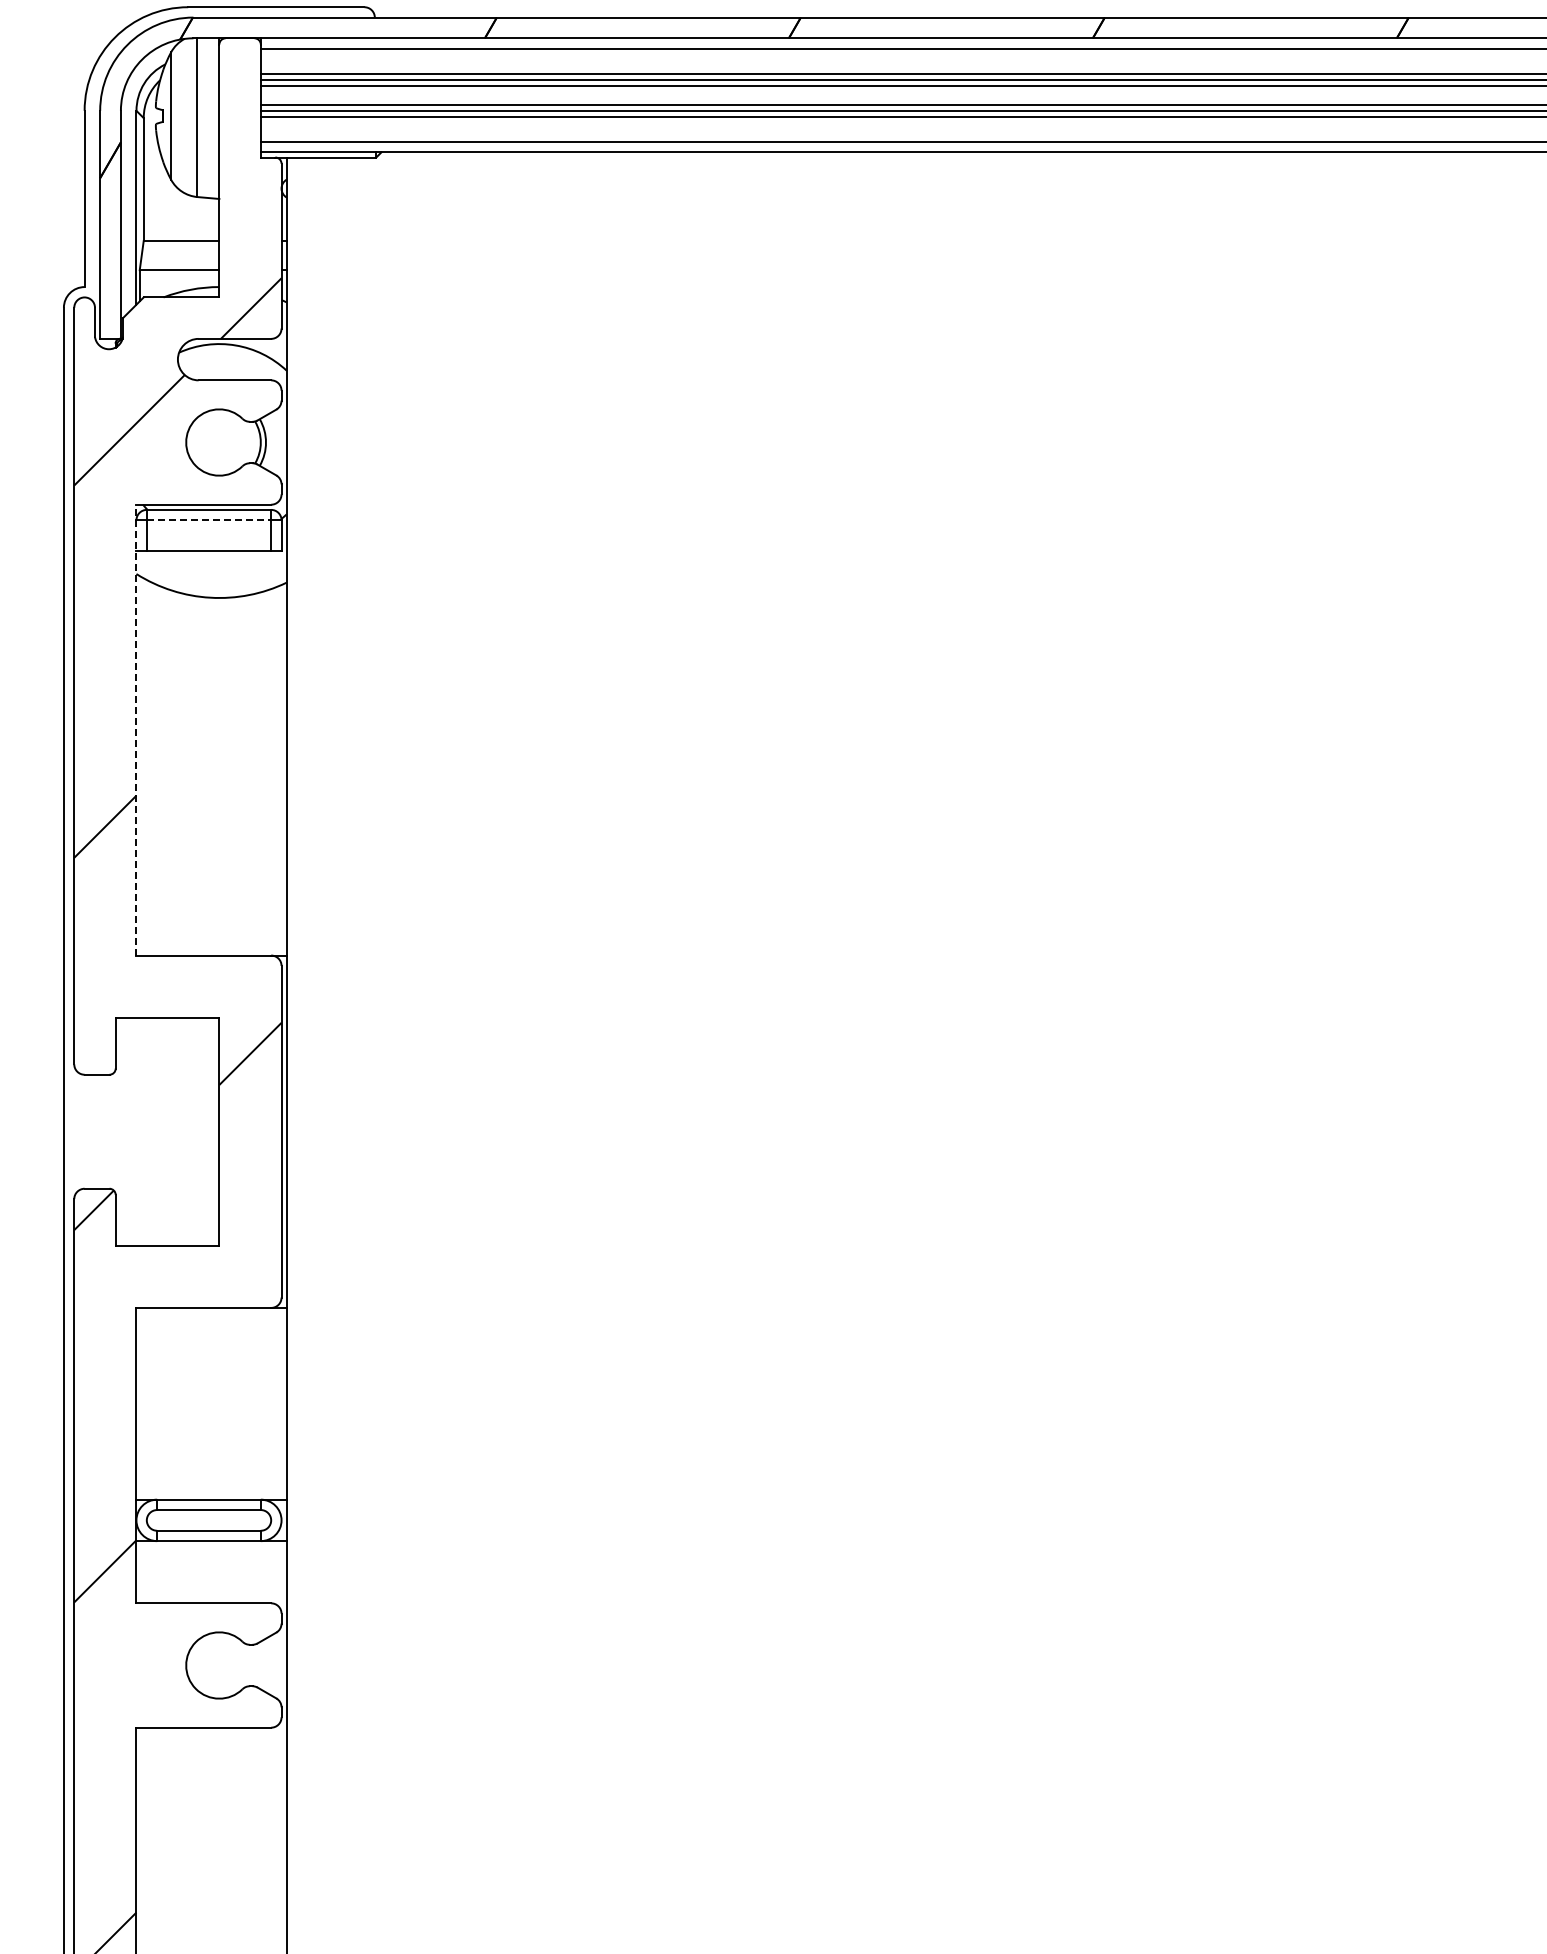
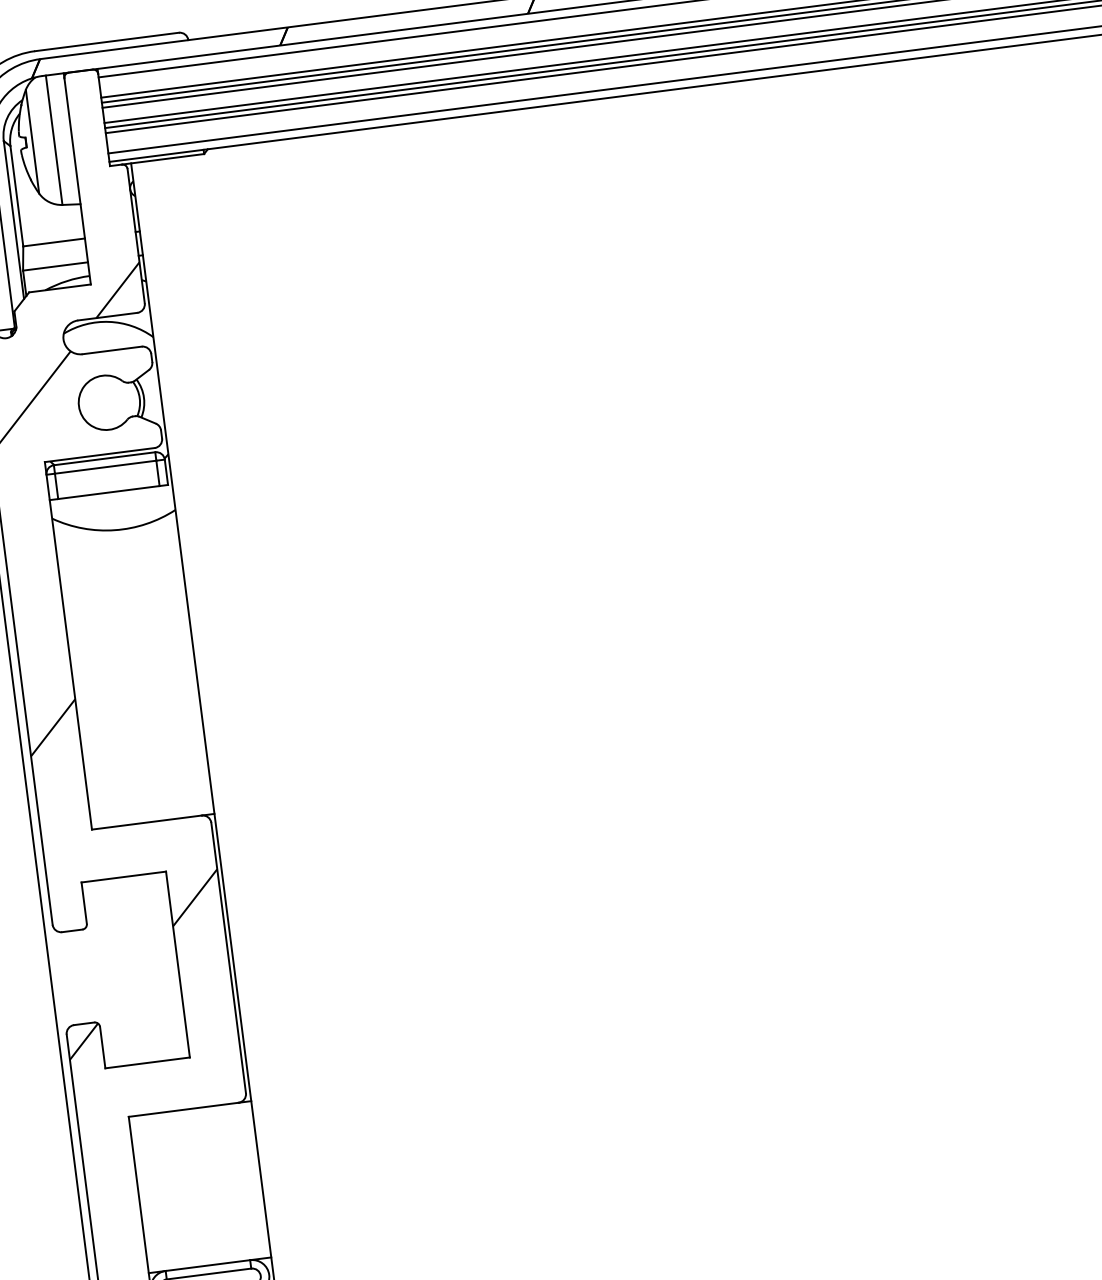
line: (209, 520) -> (106, 467), dashed -> solid
line: (136, 729) -> (68, 645), dashed -> solid

